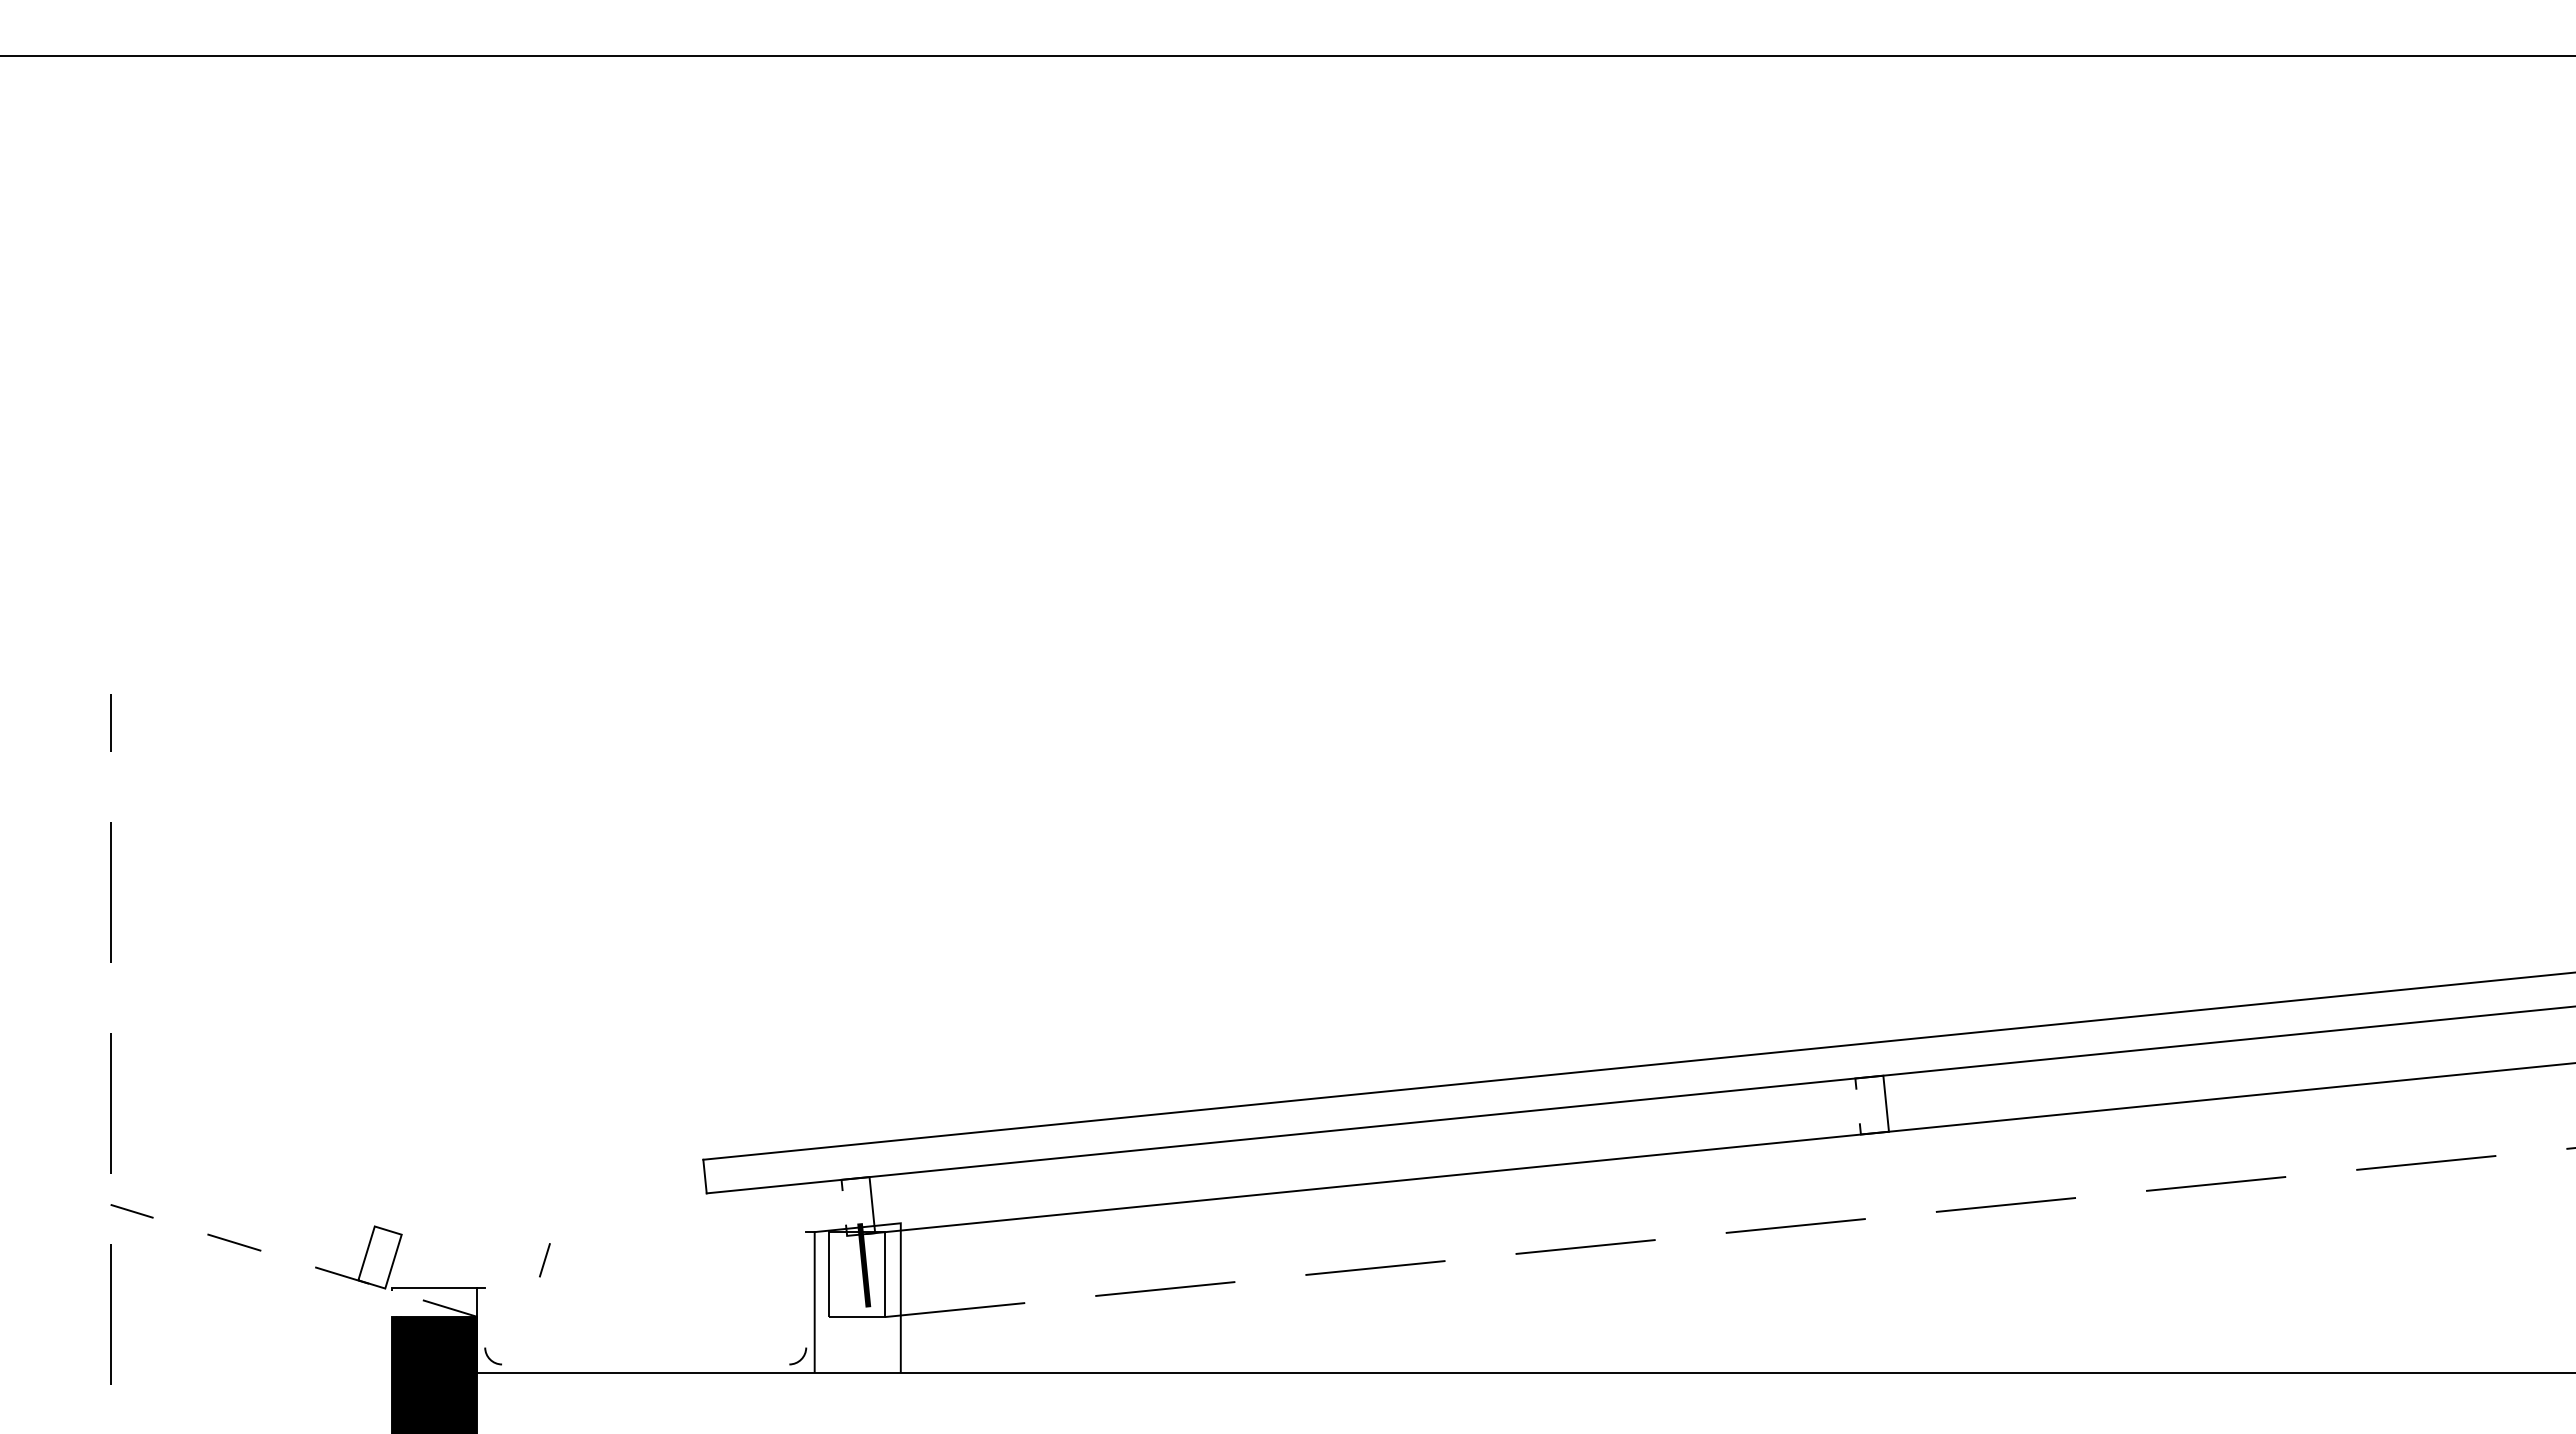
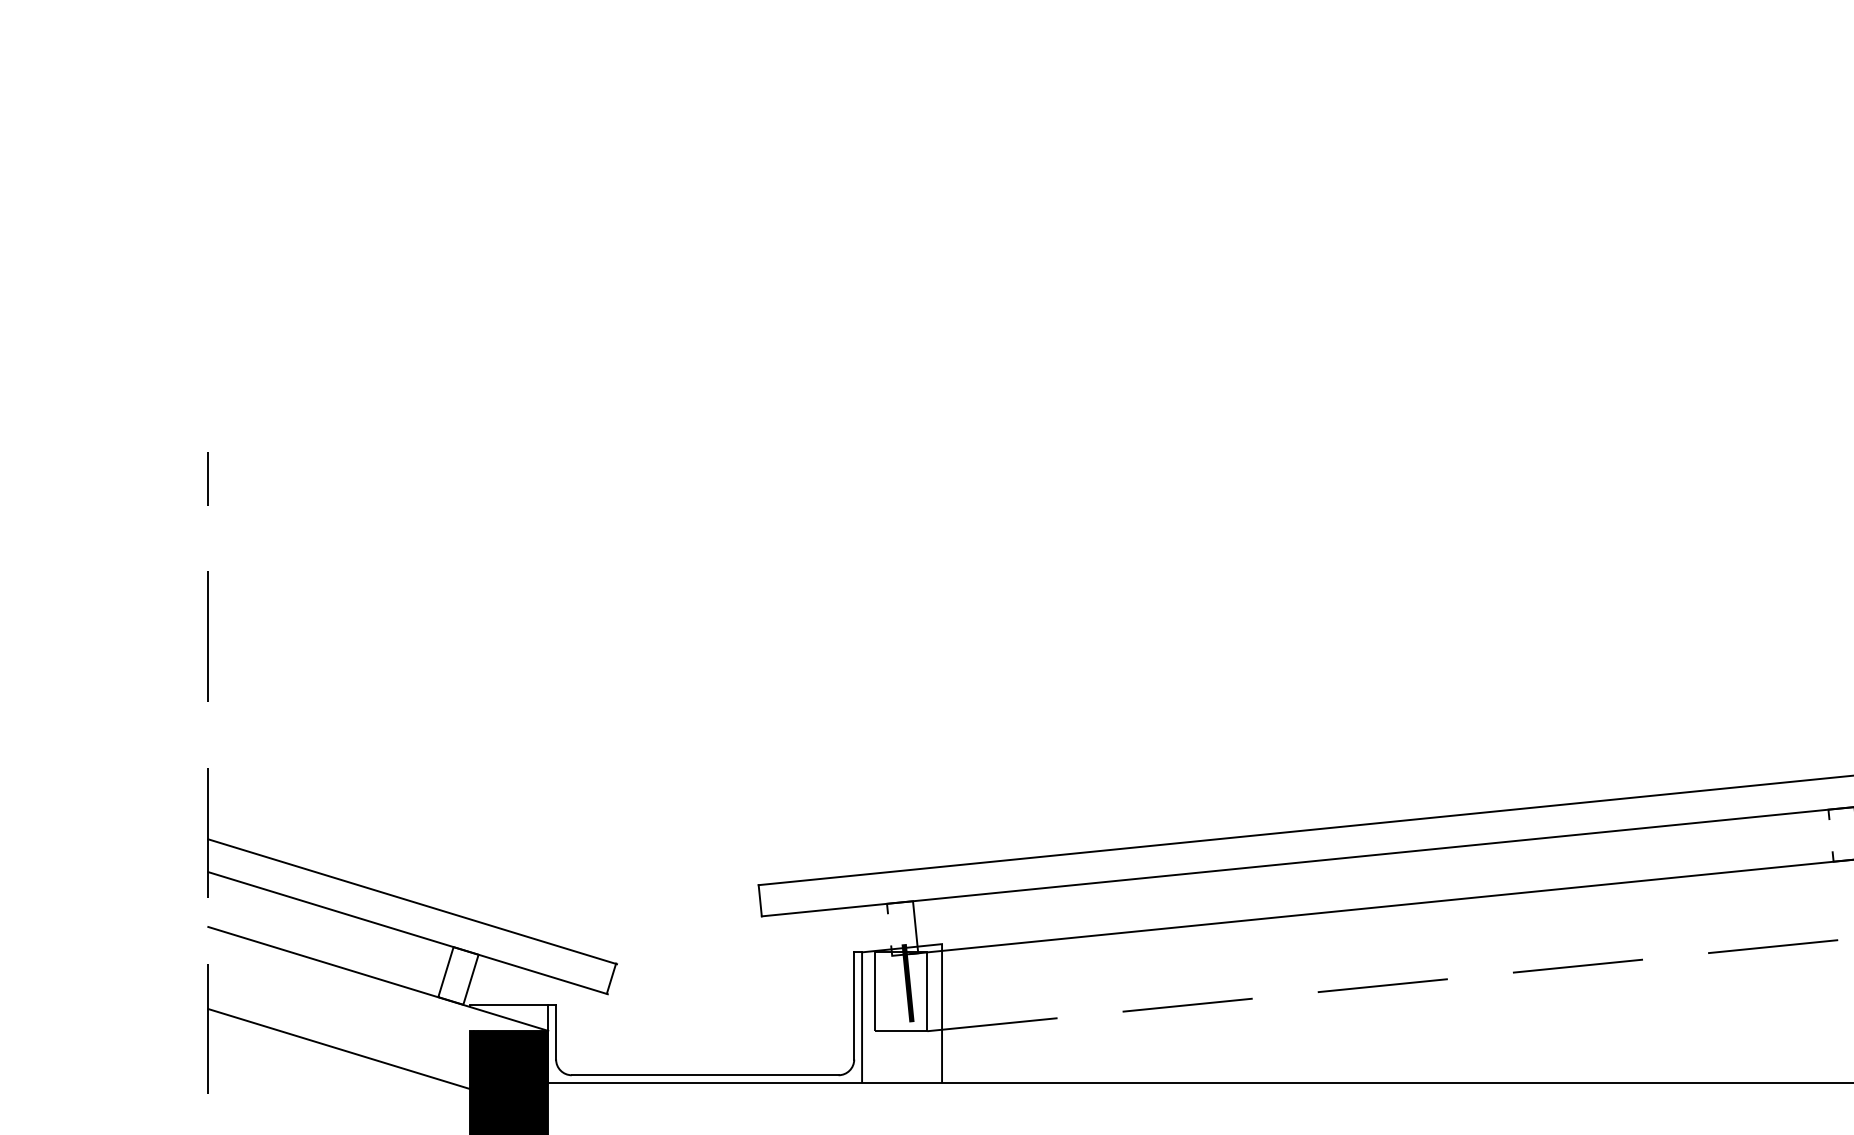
line: (330, 1177) -> (412, 901), added
line: (325, 1211) -> (407, 933), added
line: (293, 1260) -> (378, 978), dashed -> solid
line: (806, 1289) -> (854, 1005), added
line: (485, 1317) -> (556, 1031), added
line: (251, 1336) -> (339, 1049), added
line: (645, 1364) -> (704, 1075), added

